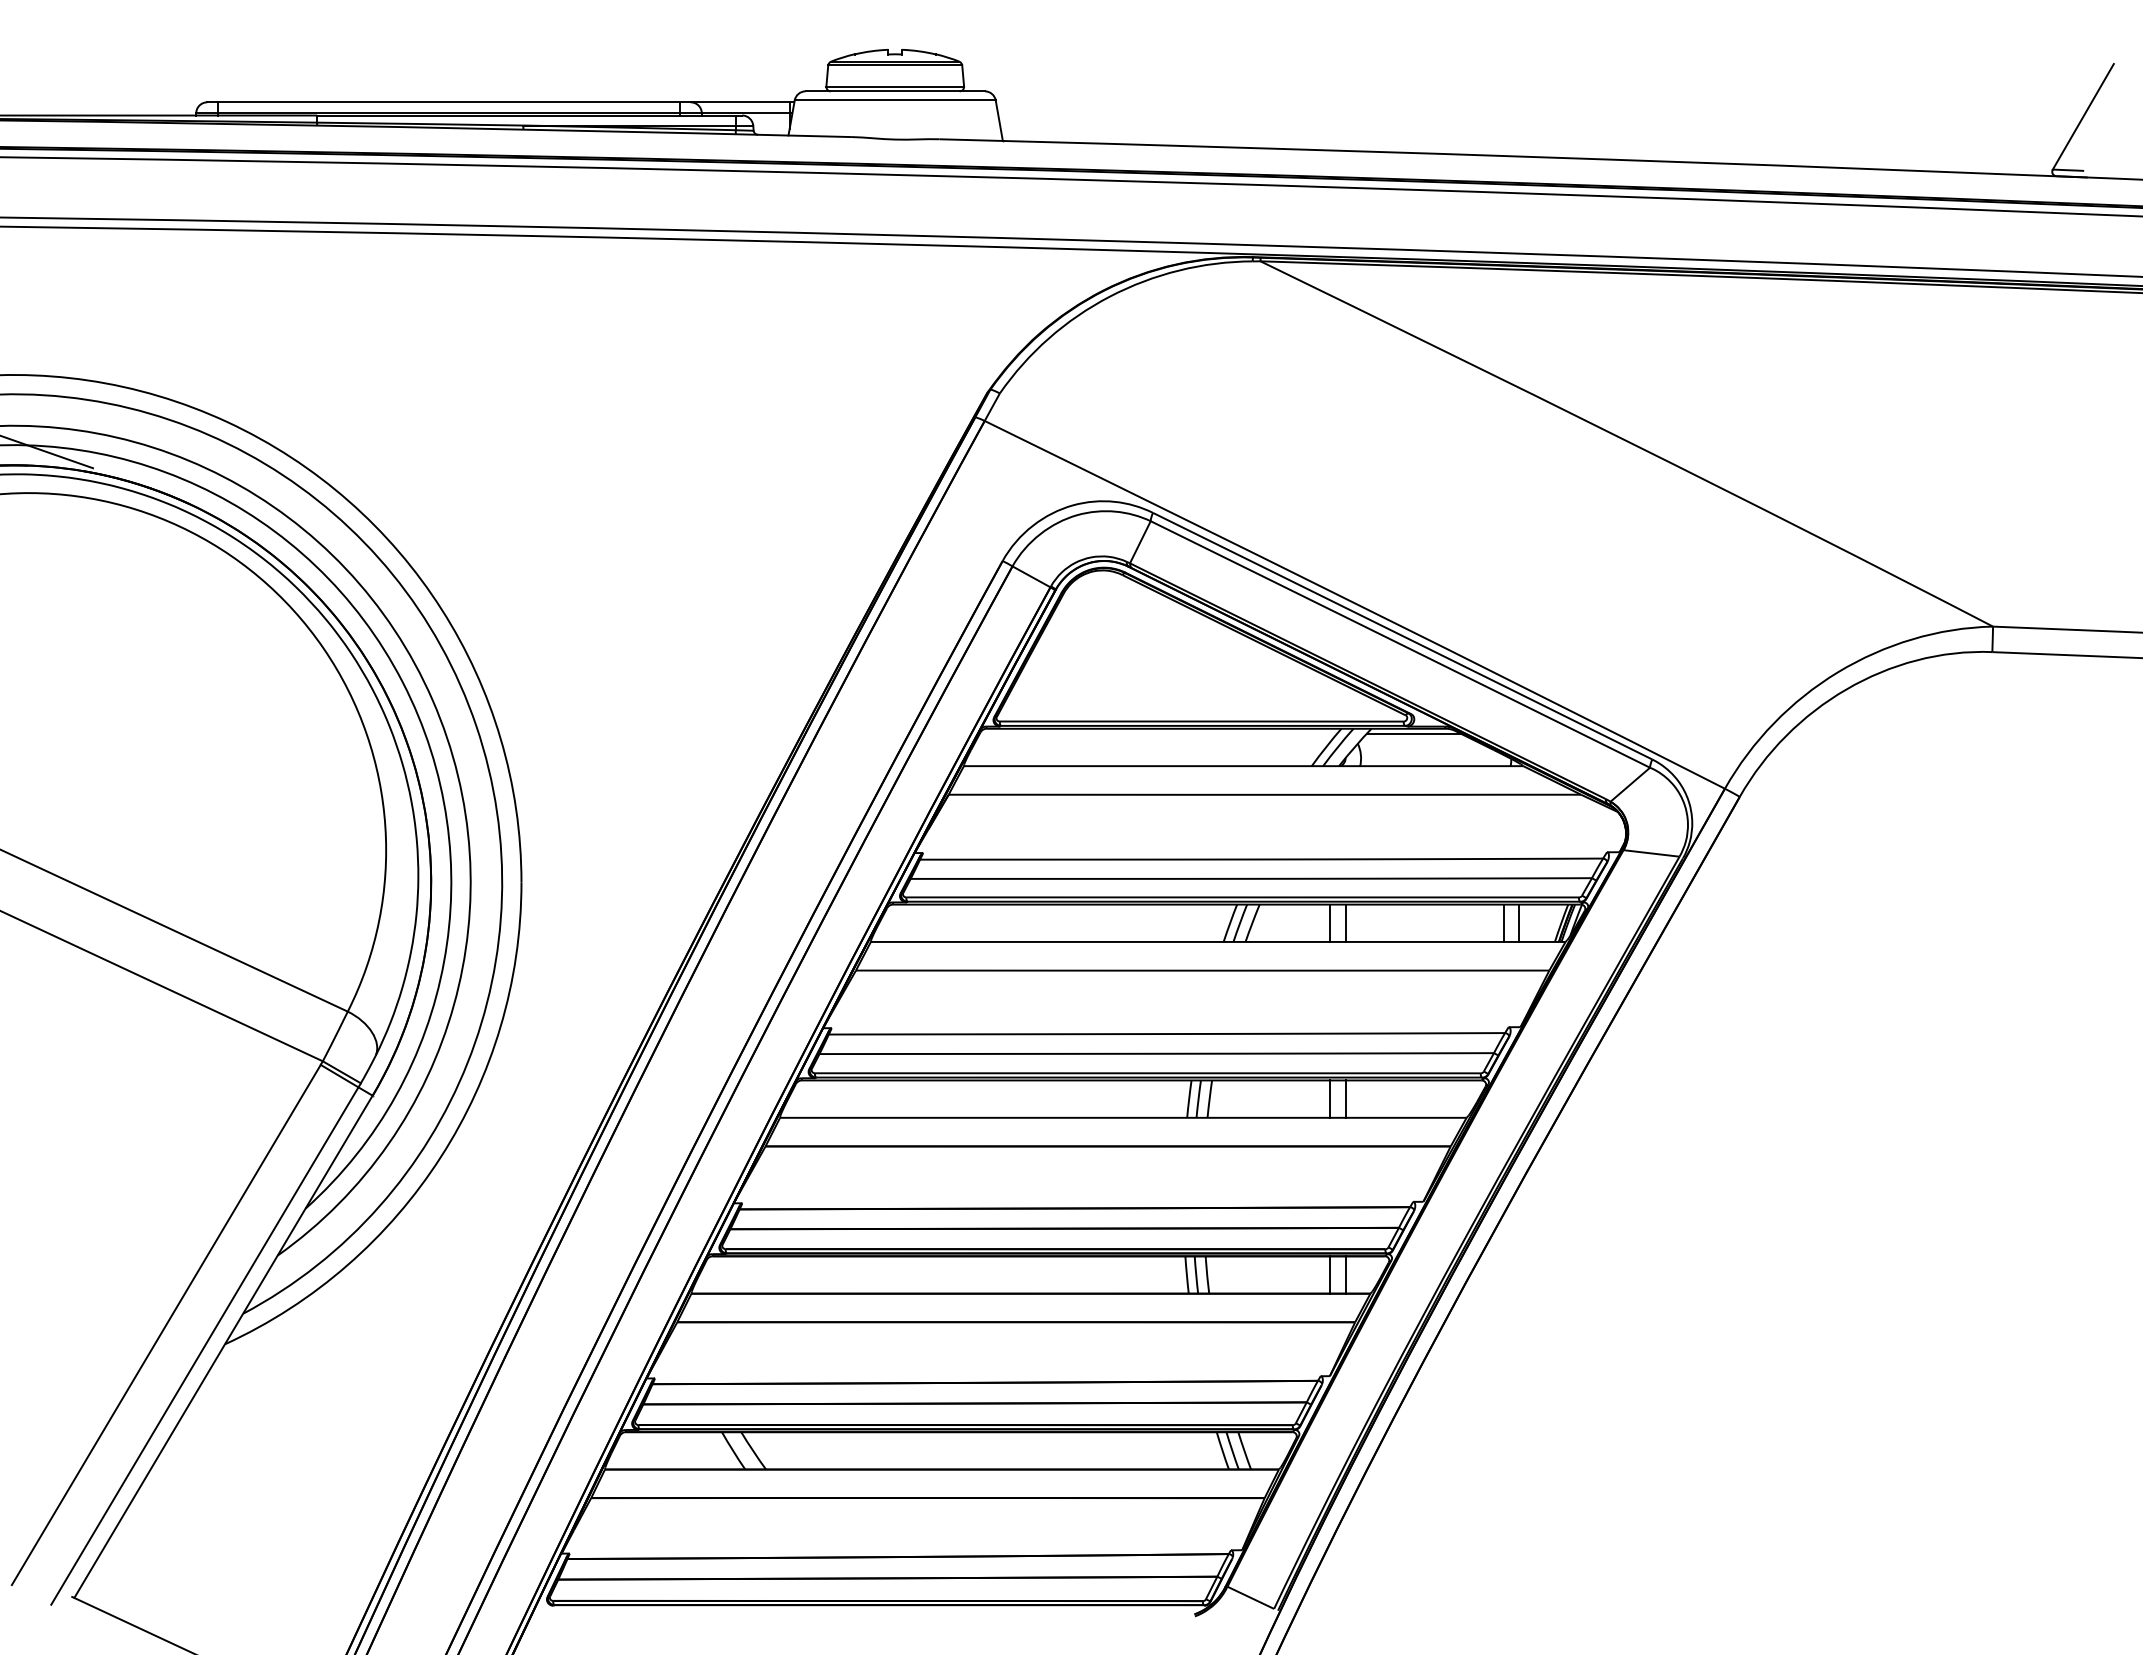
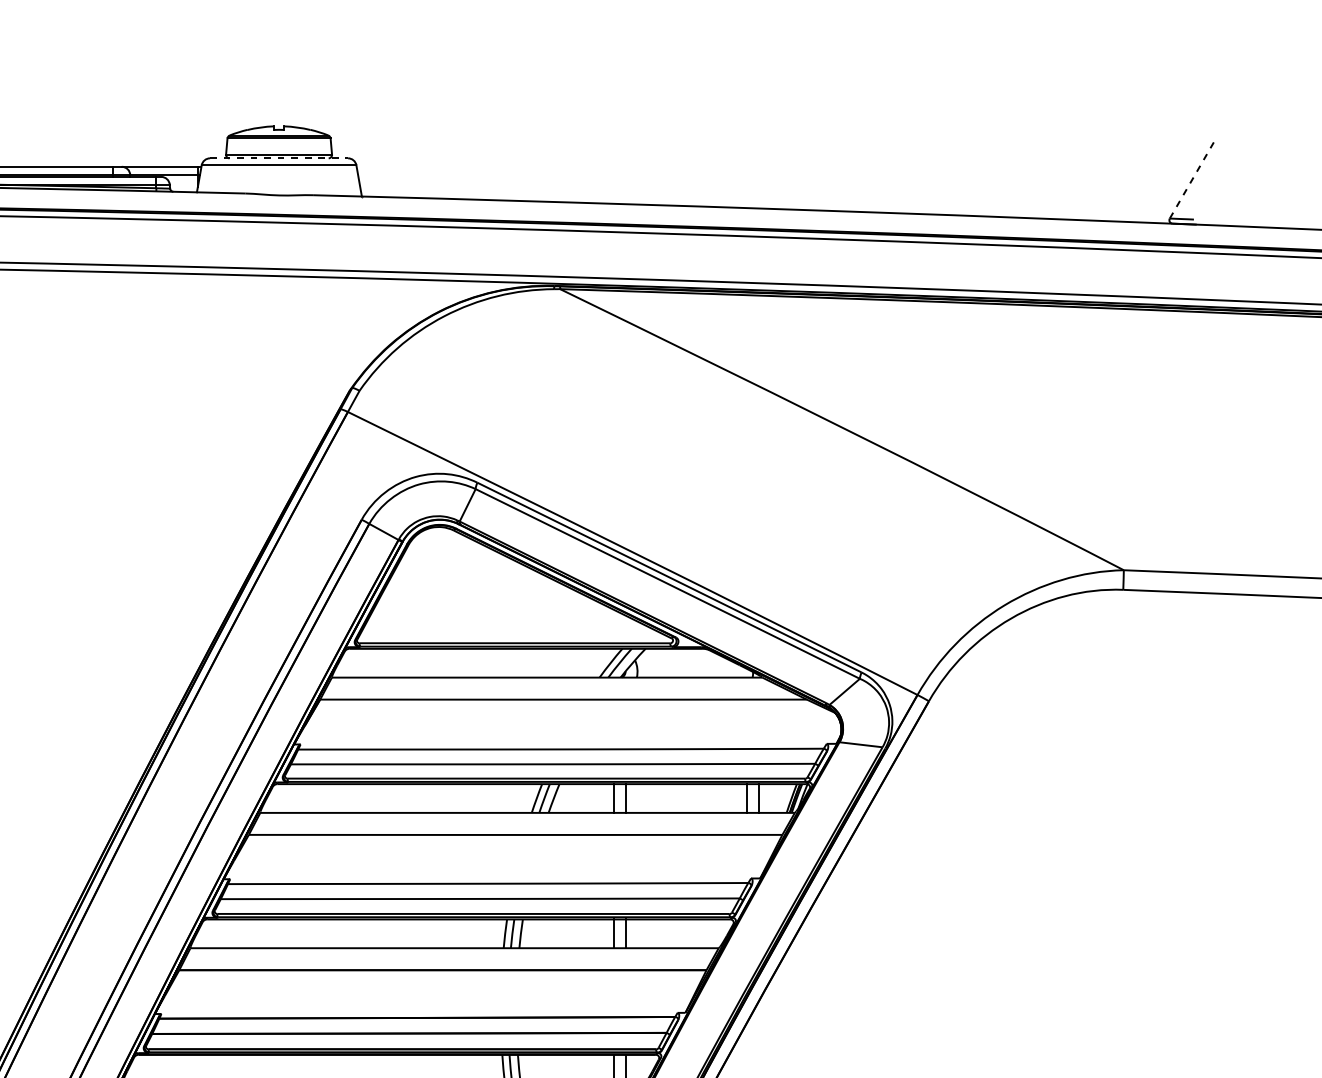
line: (895, 91) -> (279, 158), solid -> dashed
line: (2083, 116) -> (1193, 177), solid -> dashed
line: (1413, 733) -> (677, 652), removed

